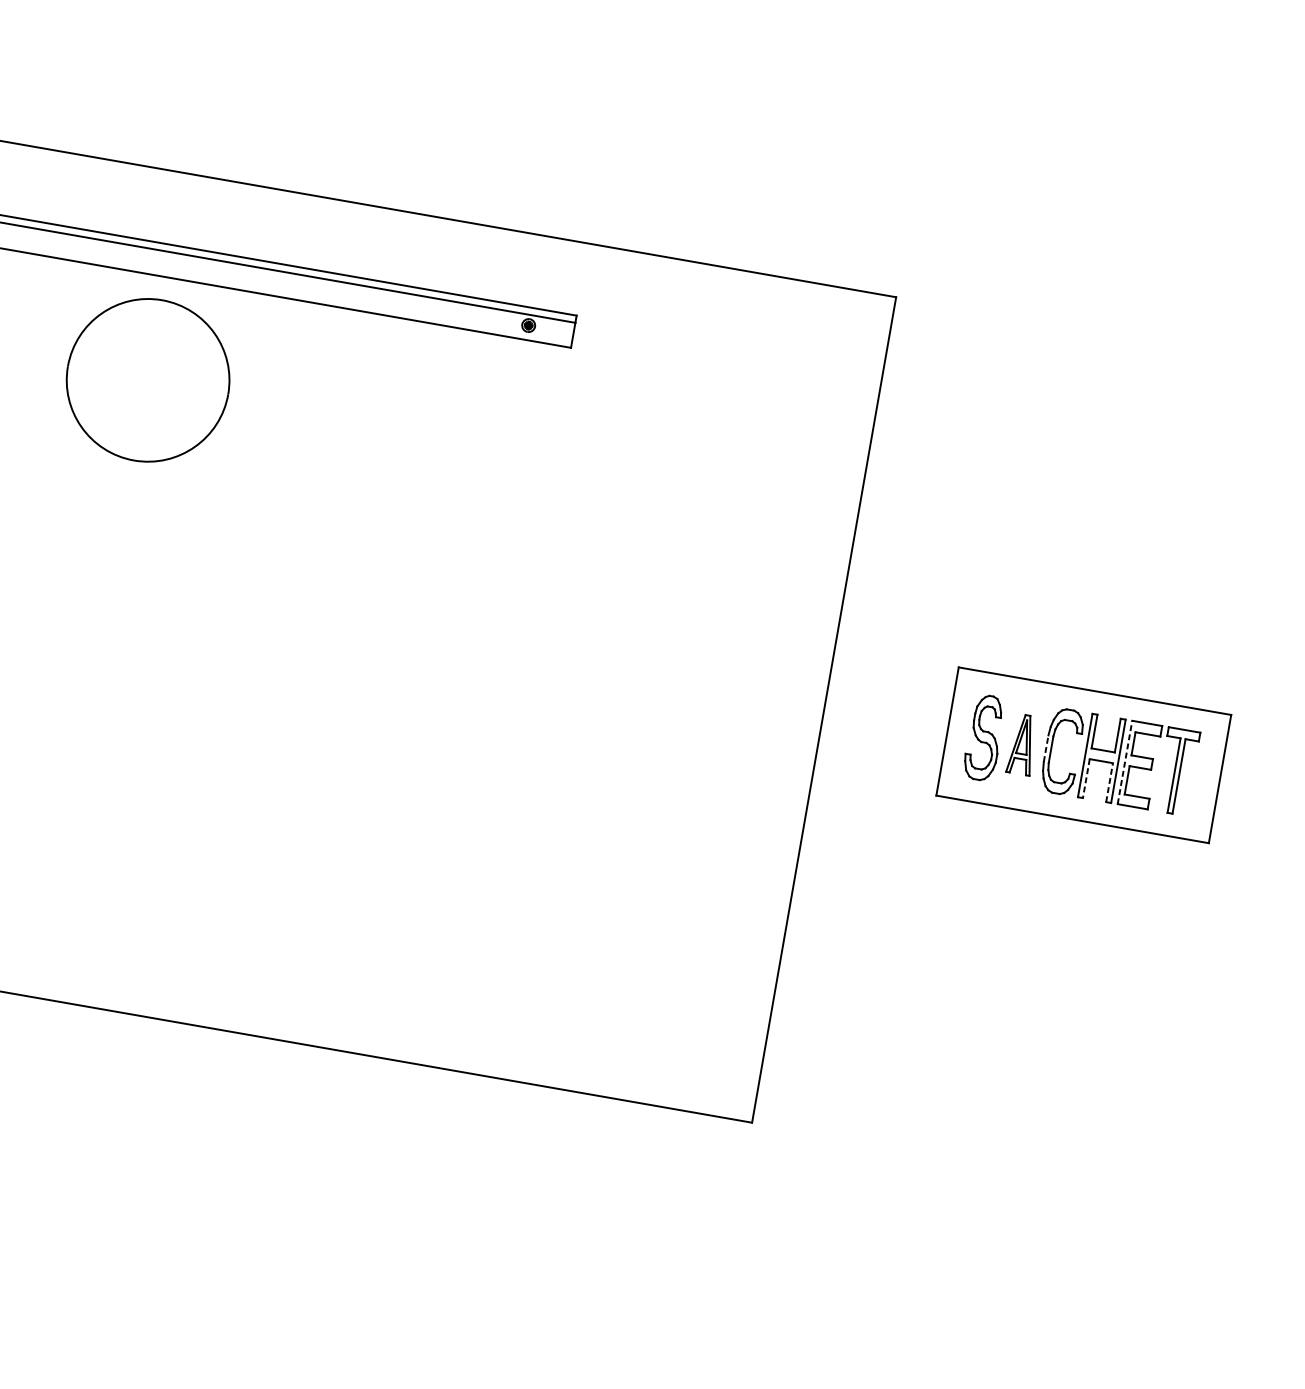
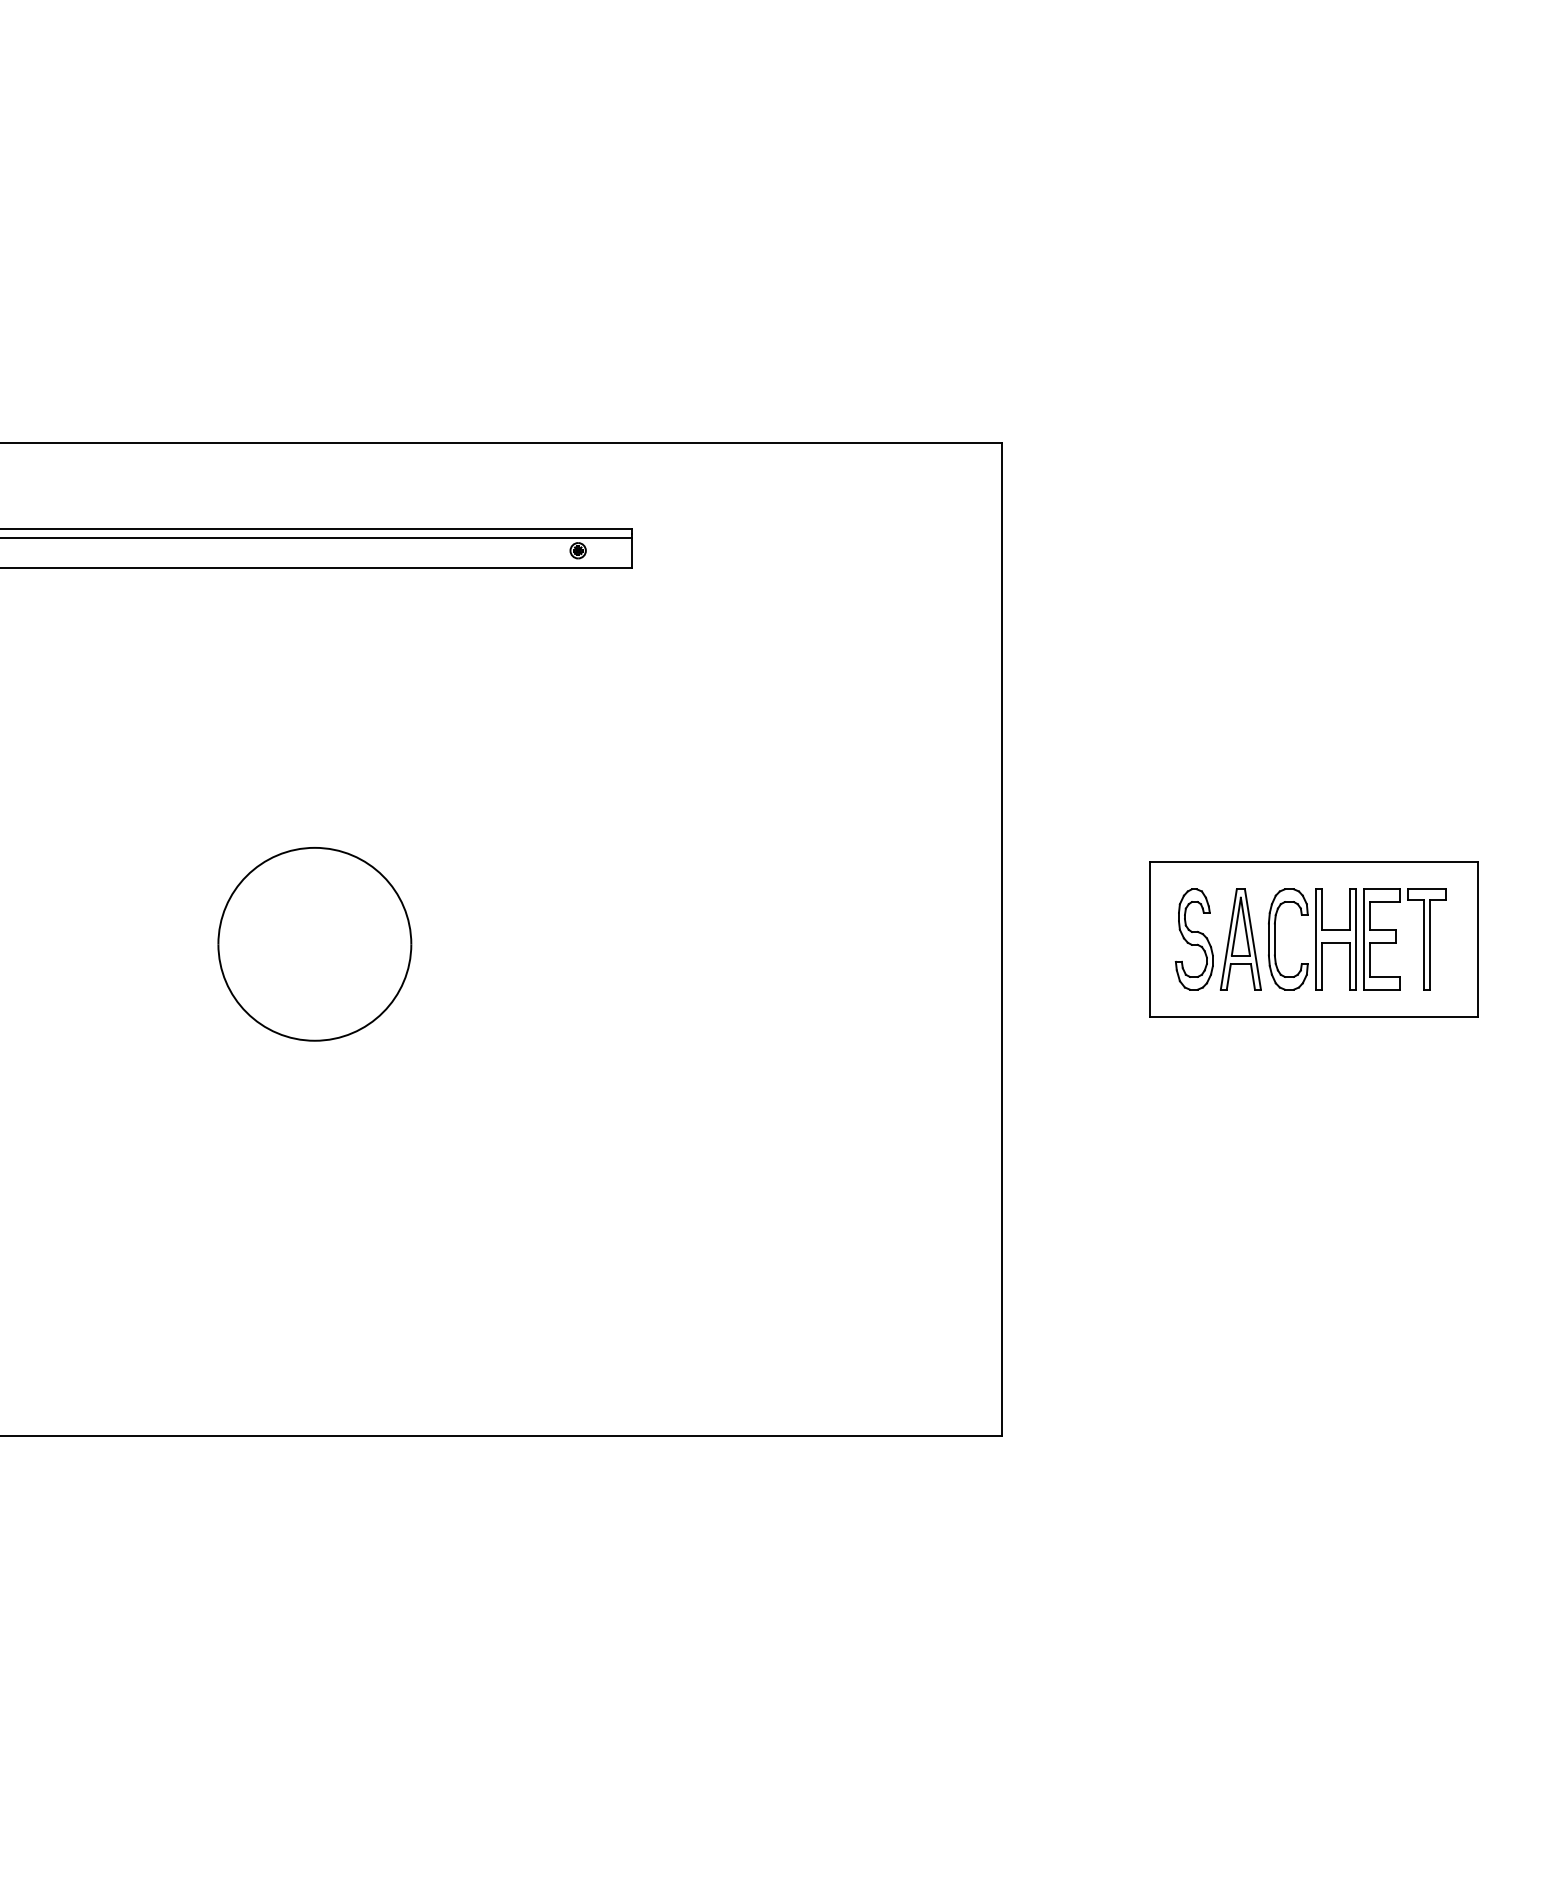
part: (147, 380) -> (314, 944), moved
part: (1022, 744) -> (1240, 939), size x1.43
line: (1045, 748) -> (1268, 939), dashed -> solid
line: (1124, 762) -> (1363, 939), dashed -> solid
line: (1085, 778) -> (1321, 966), dashed -> solid
line: (1109, 782) -> (1349, 965), dashed -> solid

